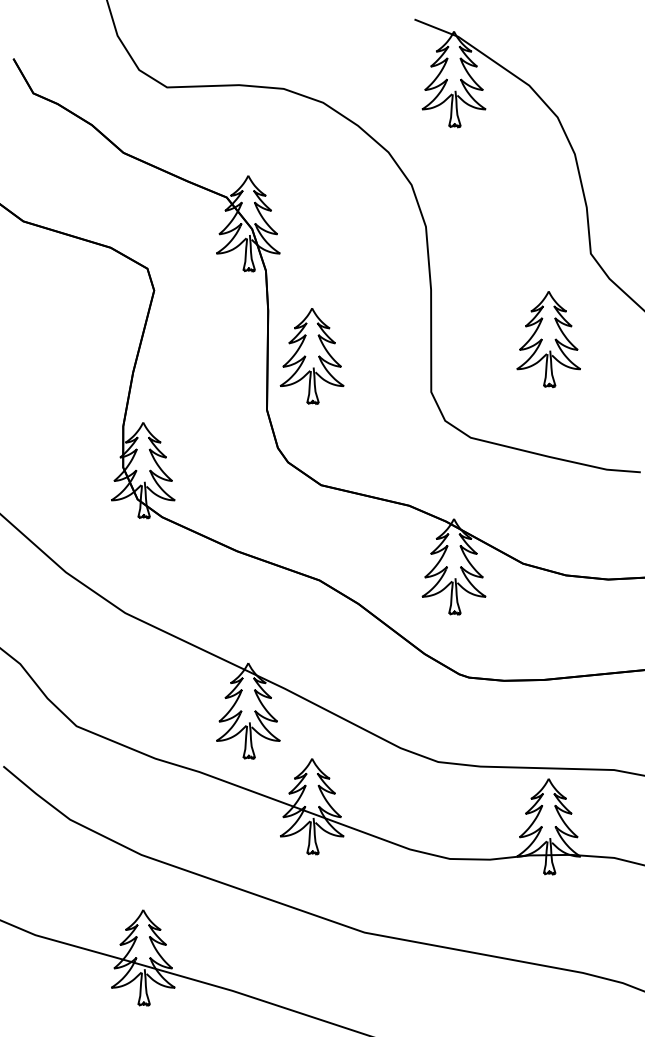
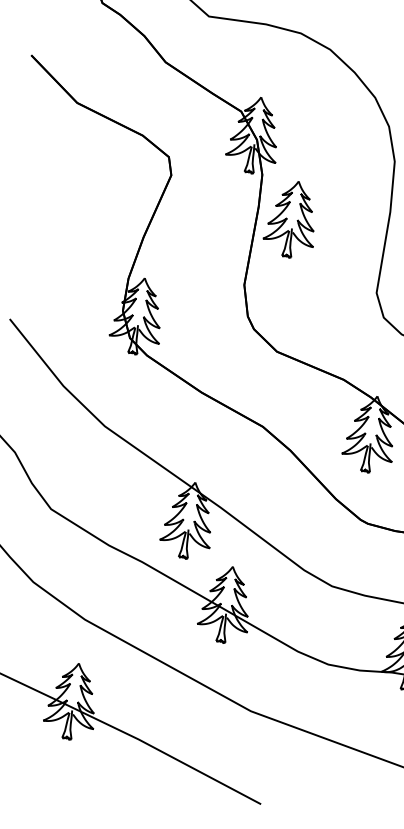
part: (311, 356) -> (291, 219), moved

